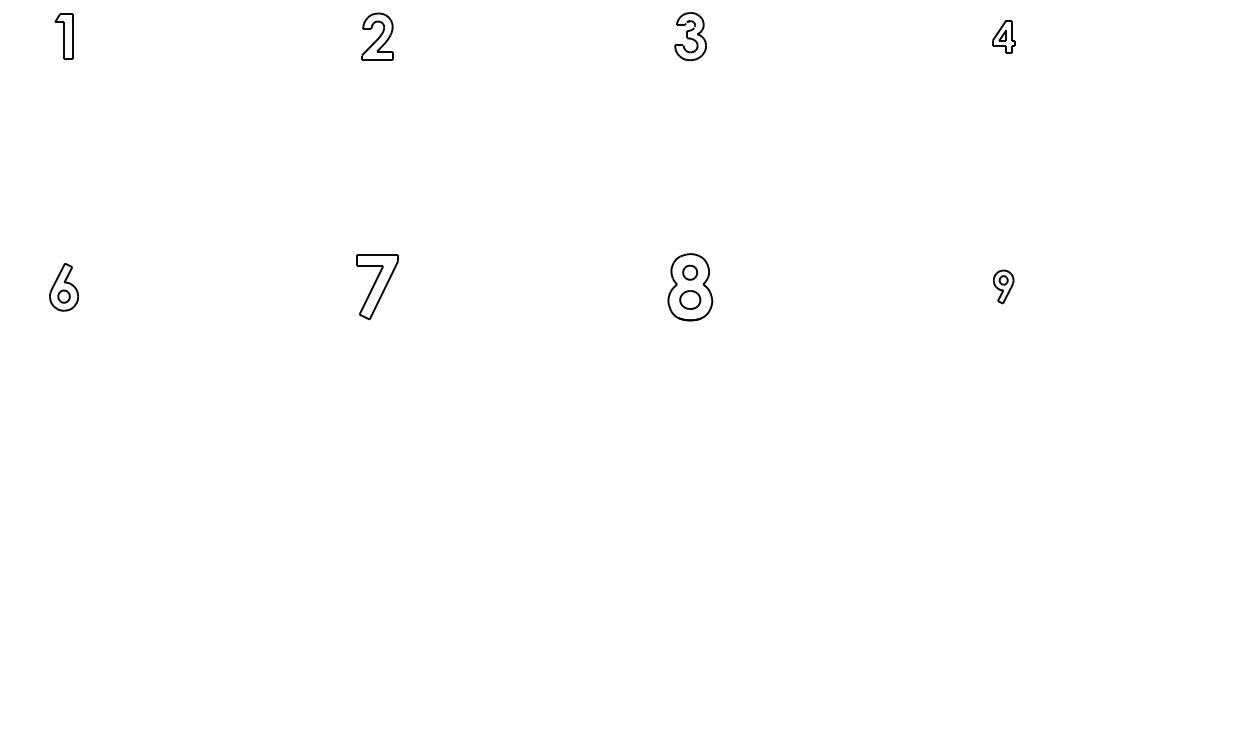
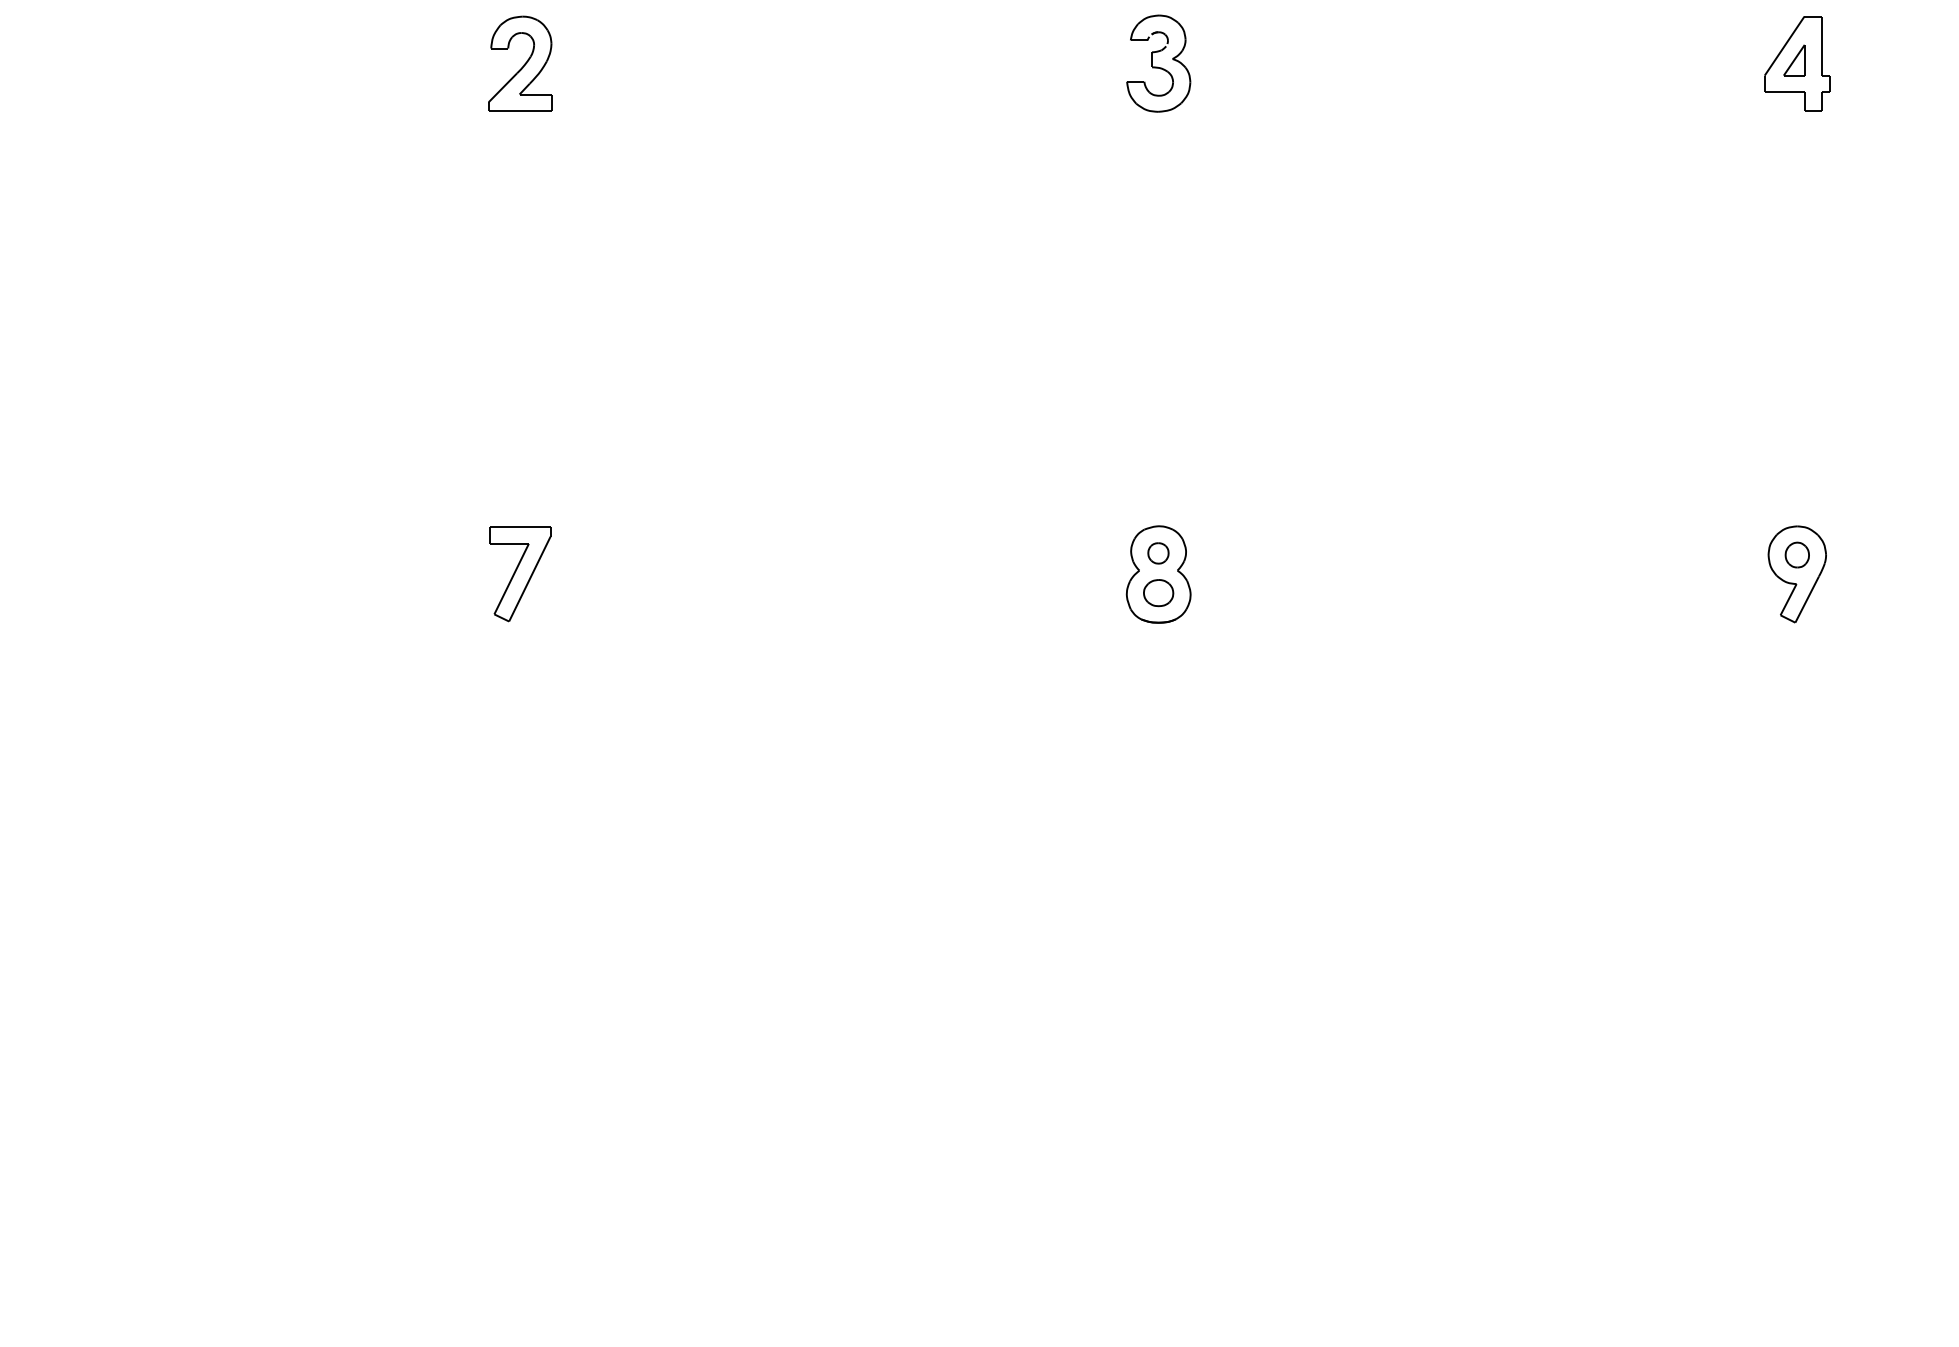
part: (1003, 36) -> (1796, 63), size x1.43
part: (377, 286) -> (520, 573), size x0.71
part: (690, 286) -> (1158, 573), size x0.71
part: (1003, 286) -> (1796, 573), size x1.43

